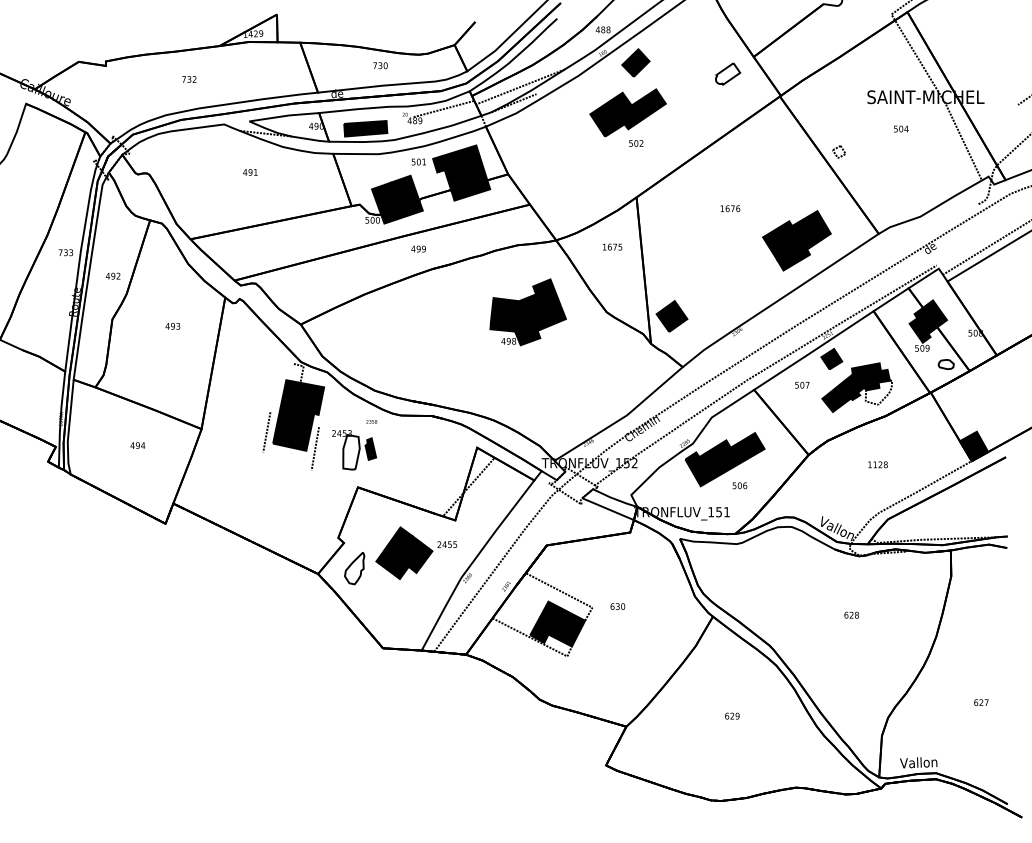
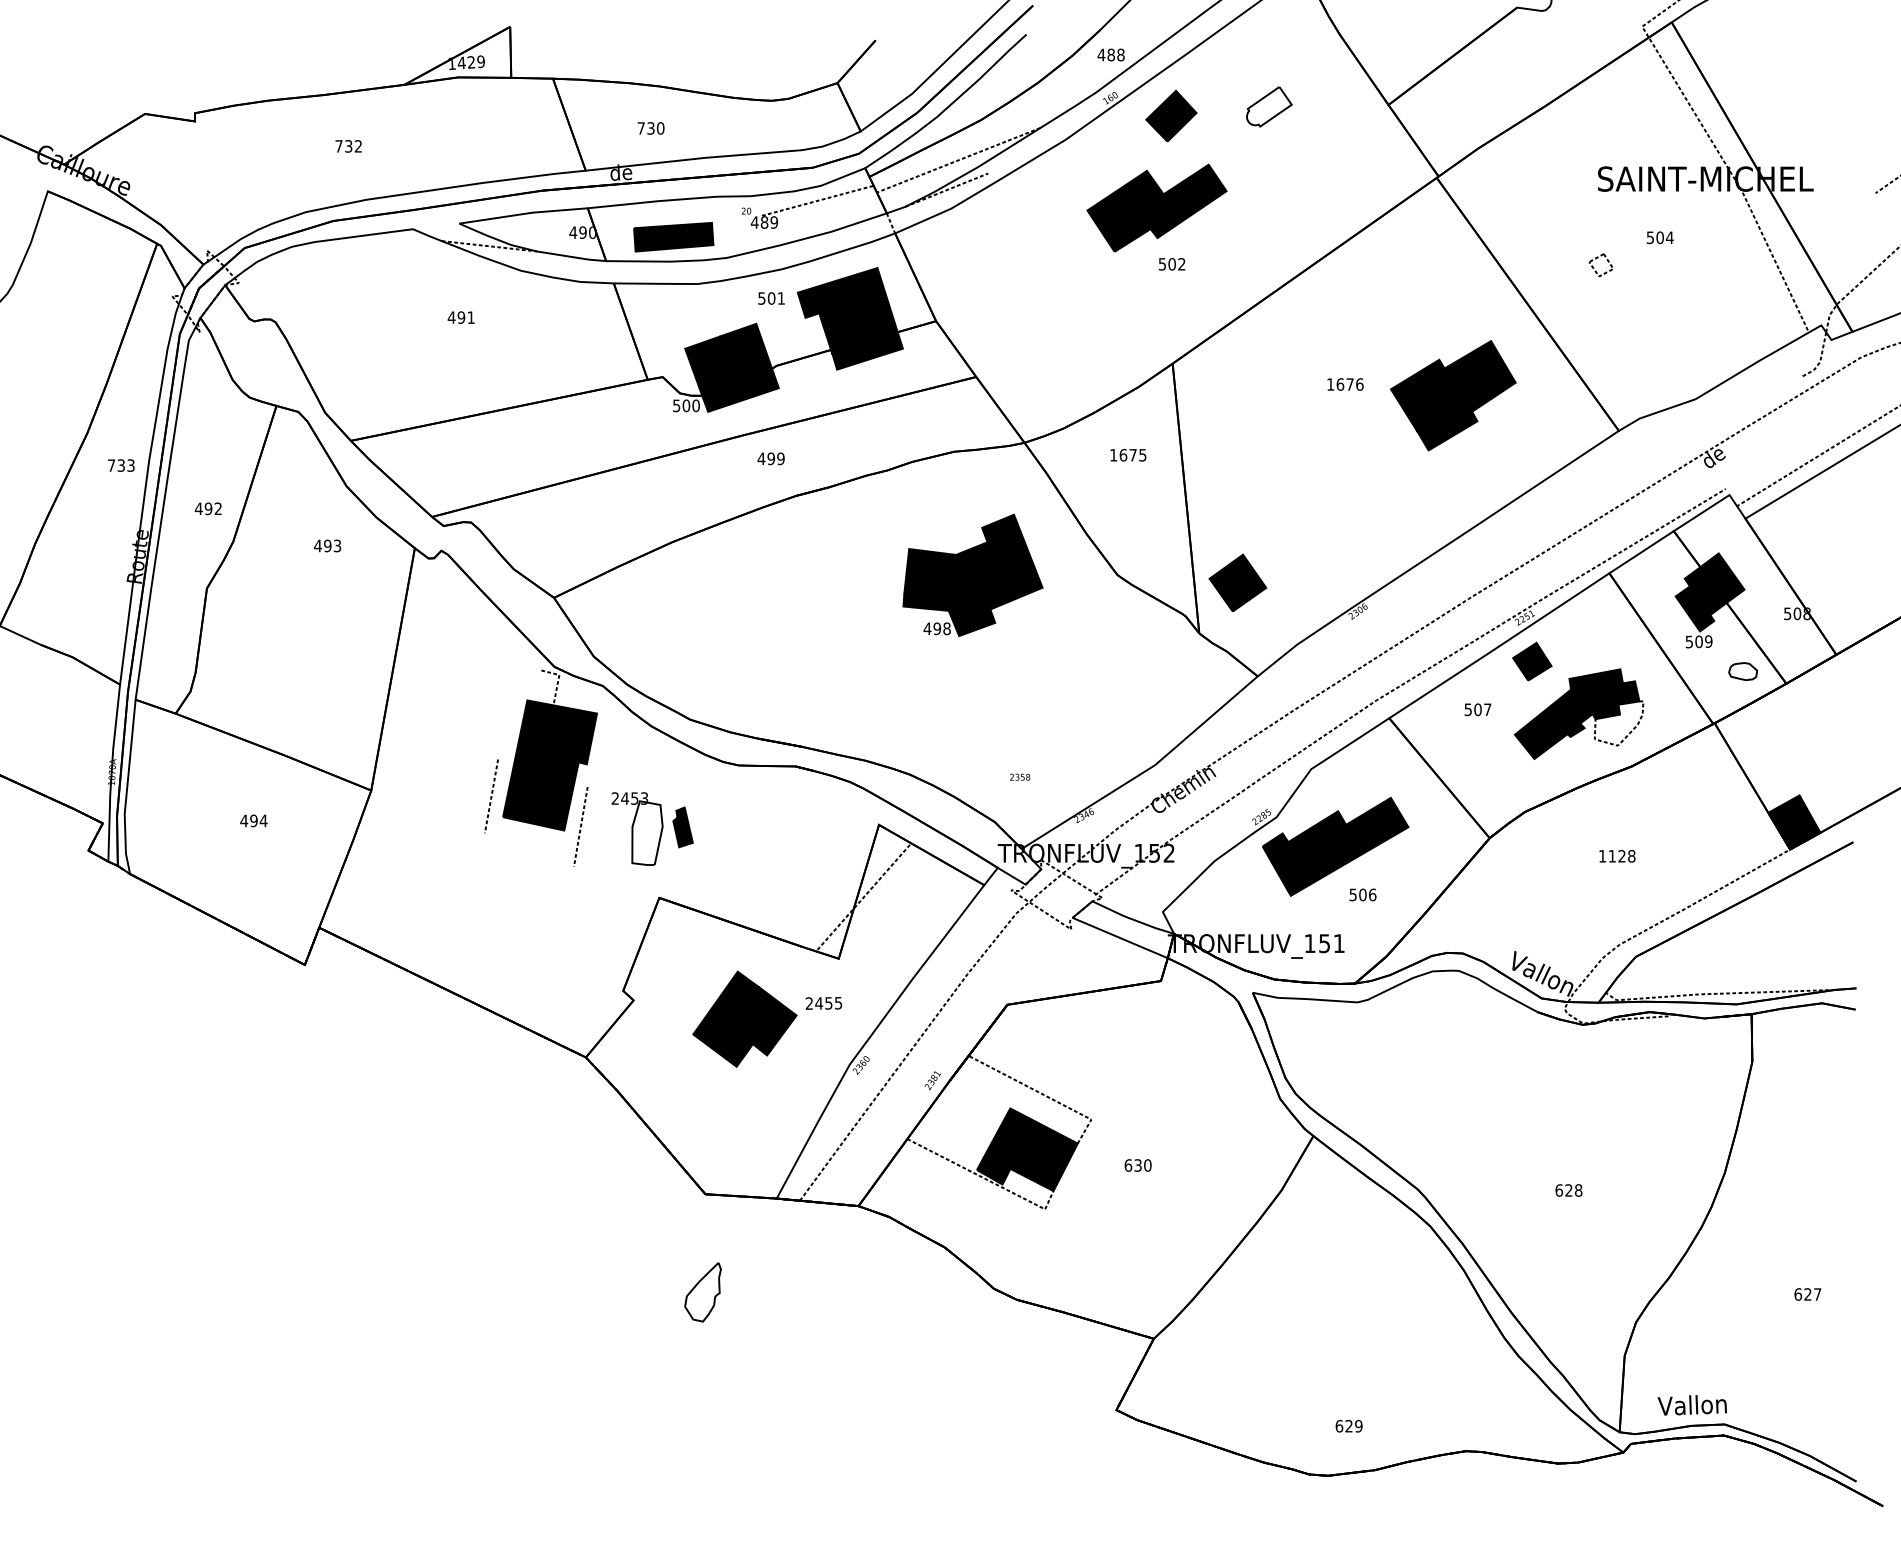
text: (380, 65) -> (651, 128), moved
part: (728, 73) -> (1270, 105), moved
part: (838, 151) -> (1599, 264), moved
part: (796, 240) -> (1452, 395), moved
text: (172, 326) -> (326, 546), moved
text: (371, 421) -> (1019, 776), moved
part: (354, 568) -> (702, 1292), moved
text: (617, 606) -> (1137, 1165), moved
text: (851, 614) -> (1568, 1189), moved
text: (732, 715) -> (1349, 1424), moved

